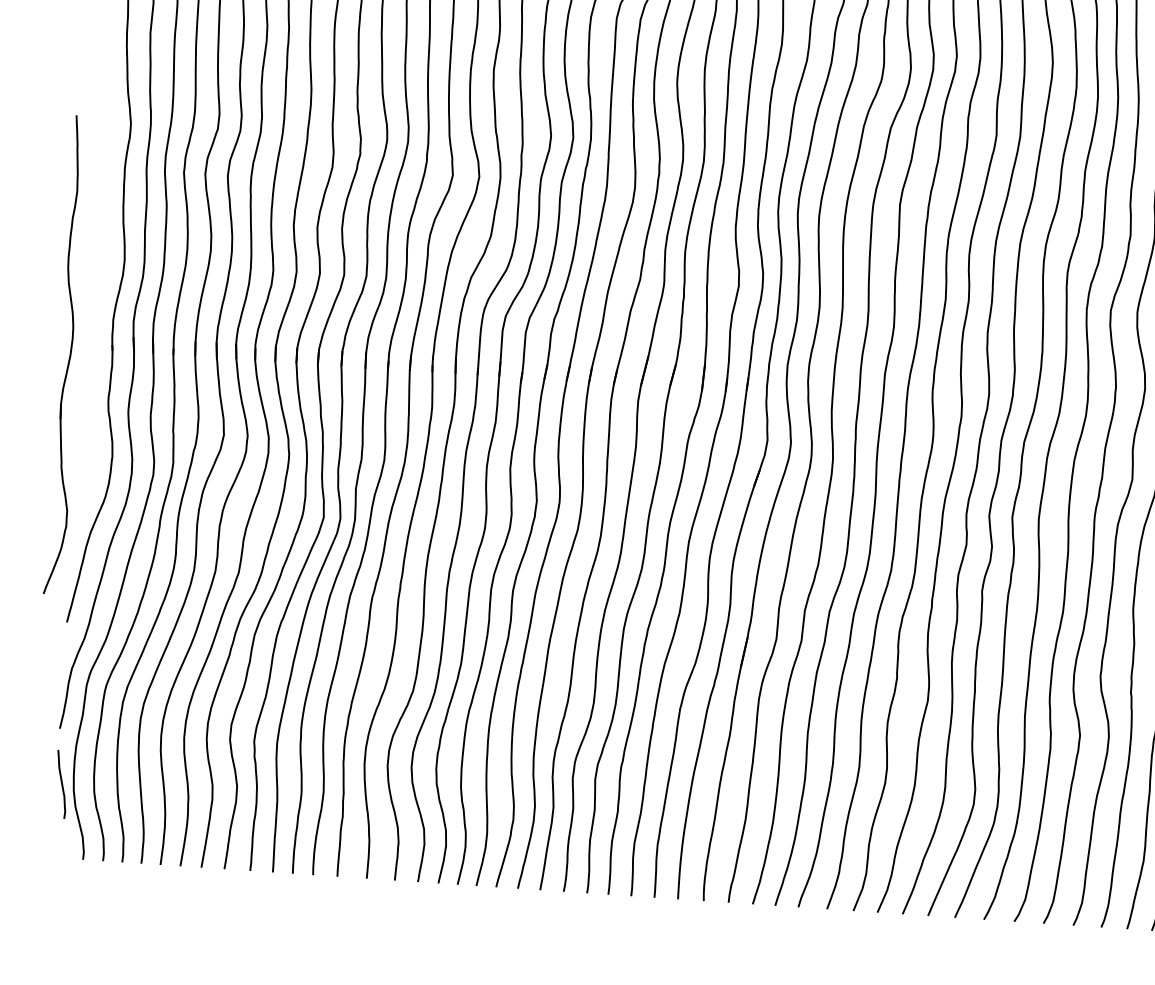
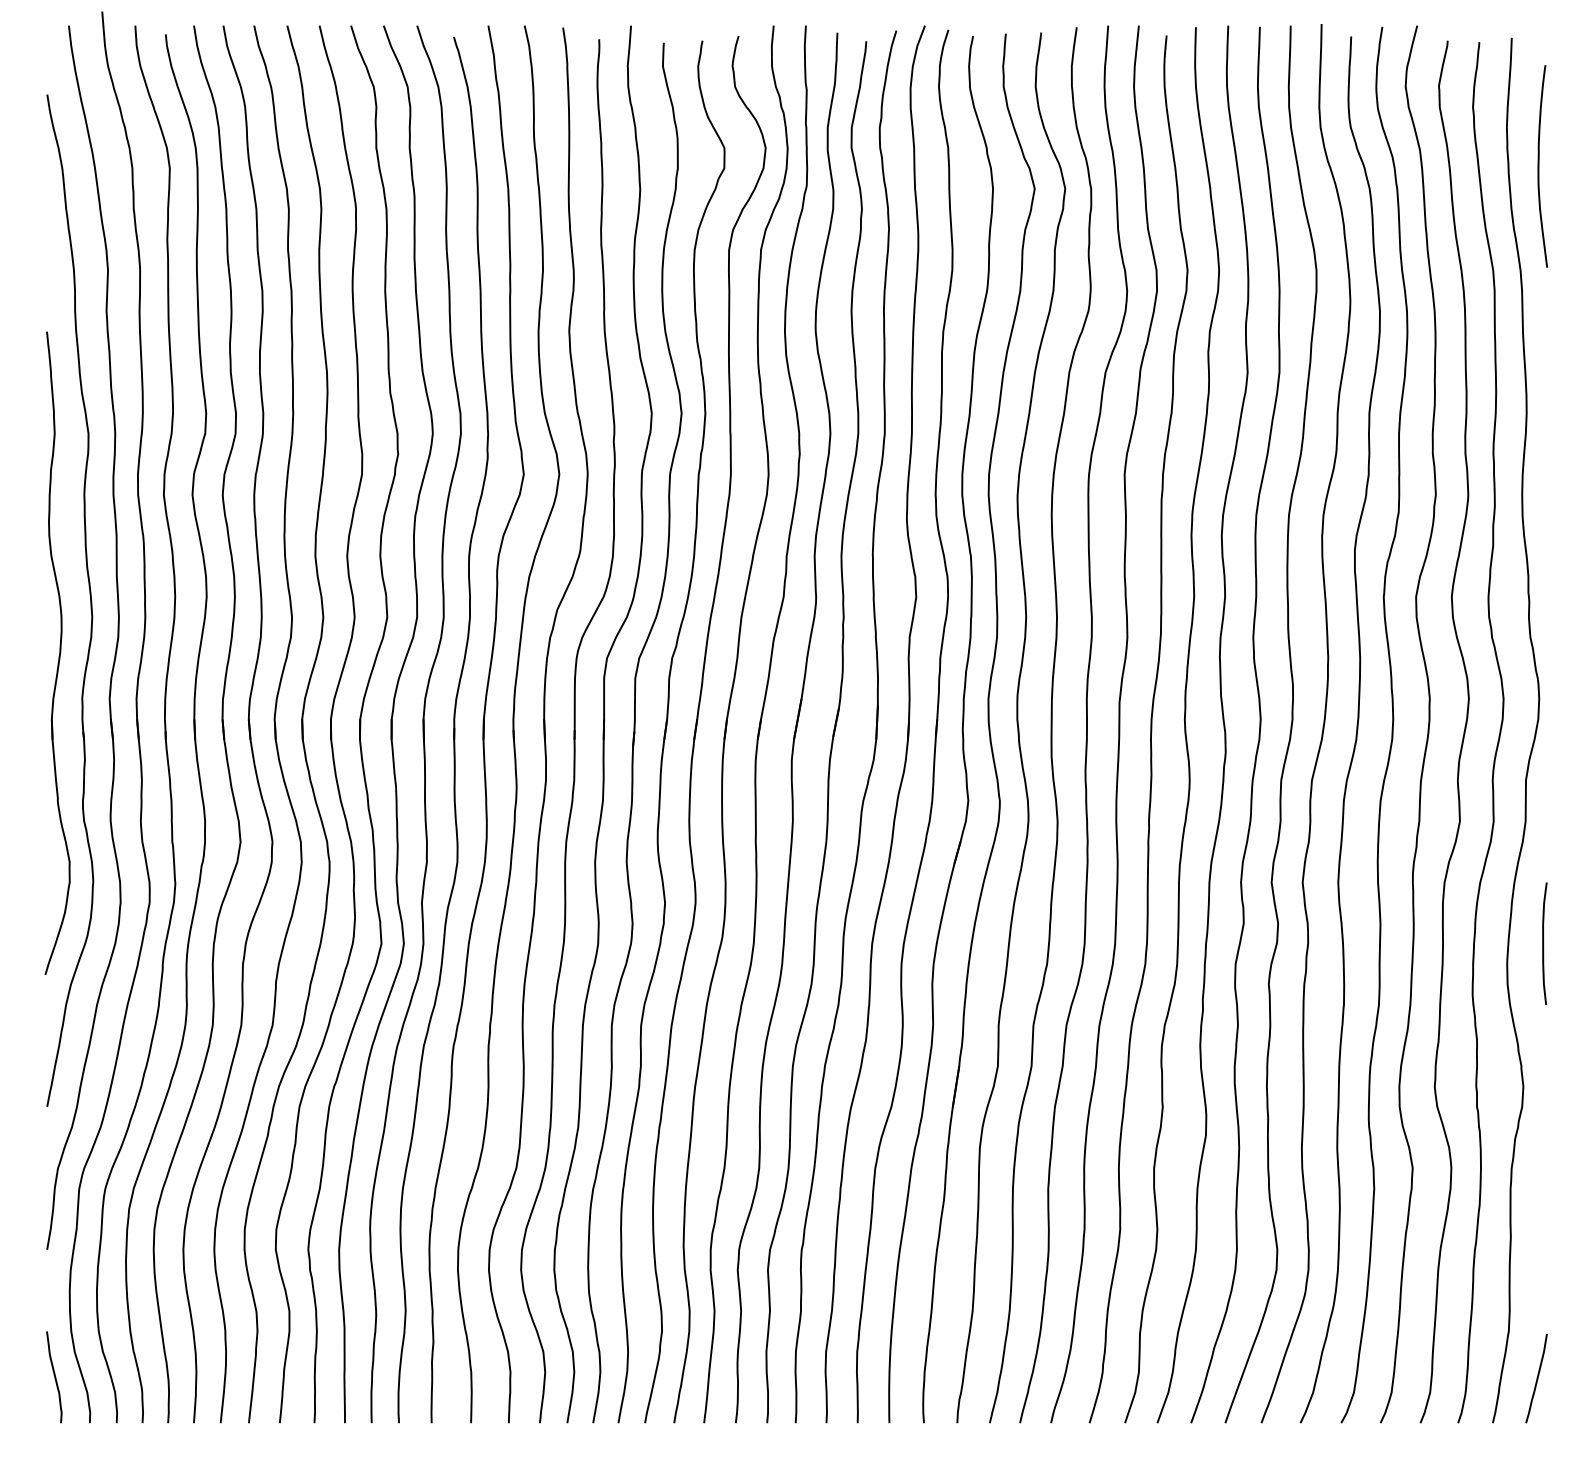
part: (68, 354) -> (57, 652), moved
curve: (61, 784) -> (54, 1377), moved

